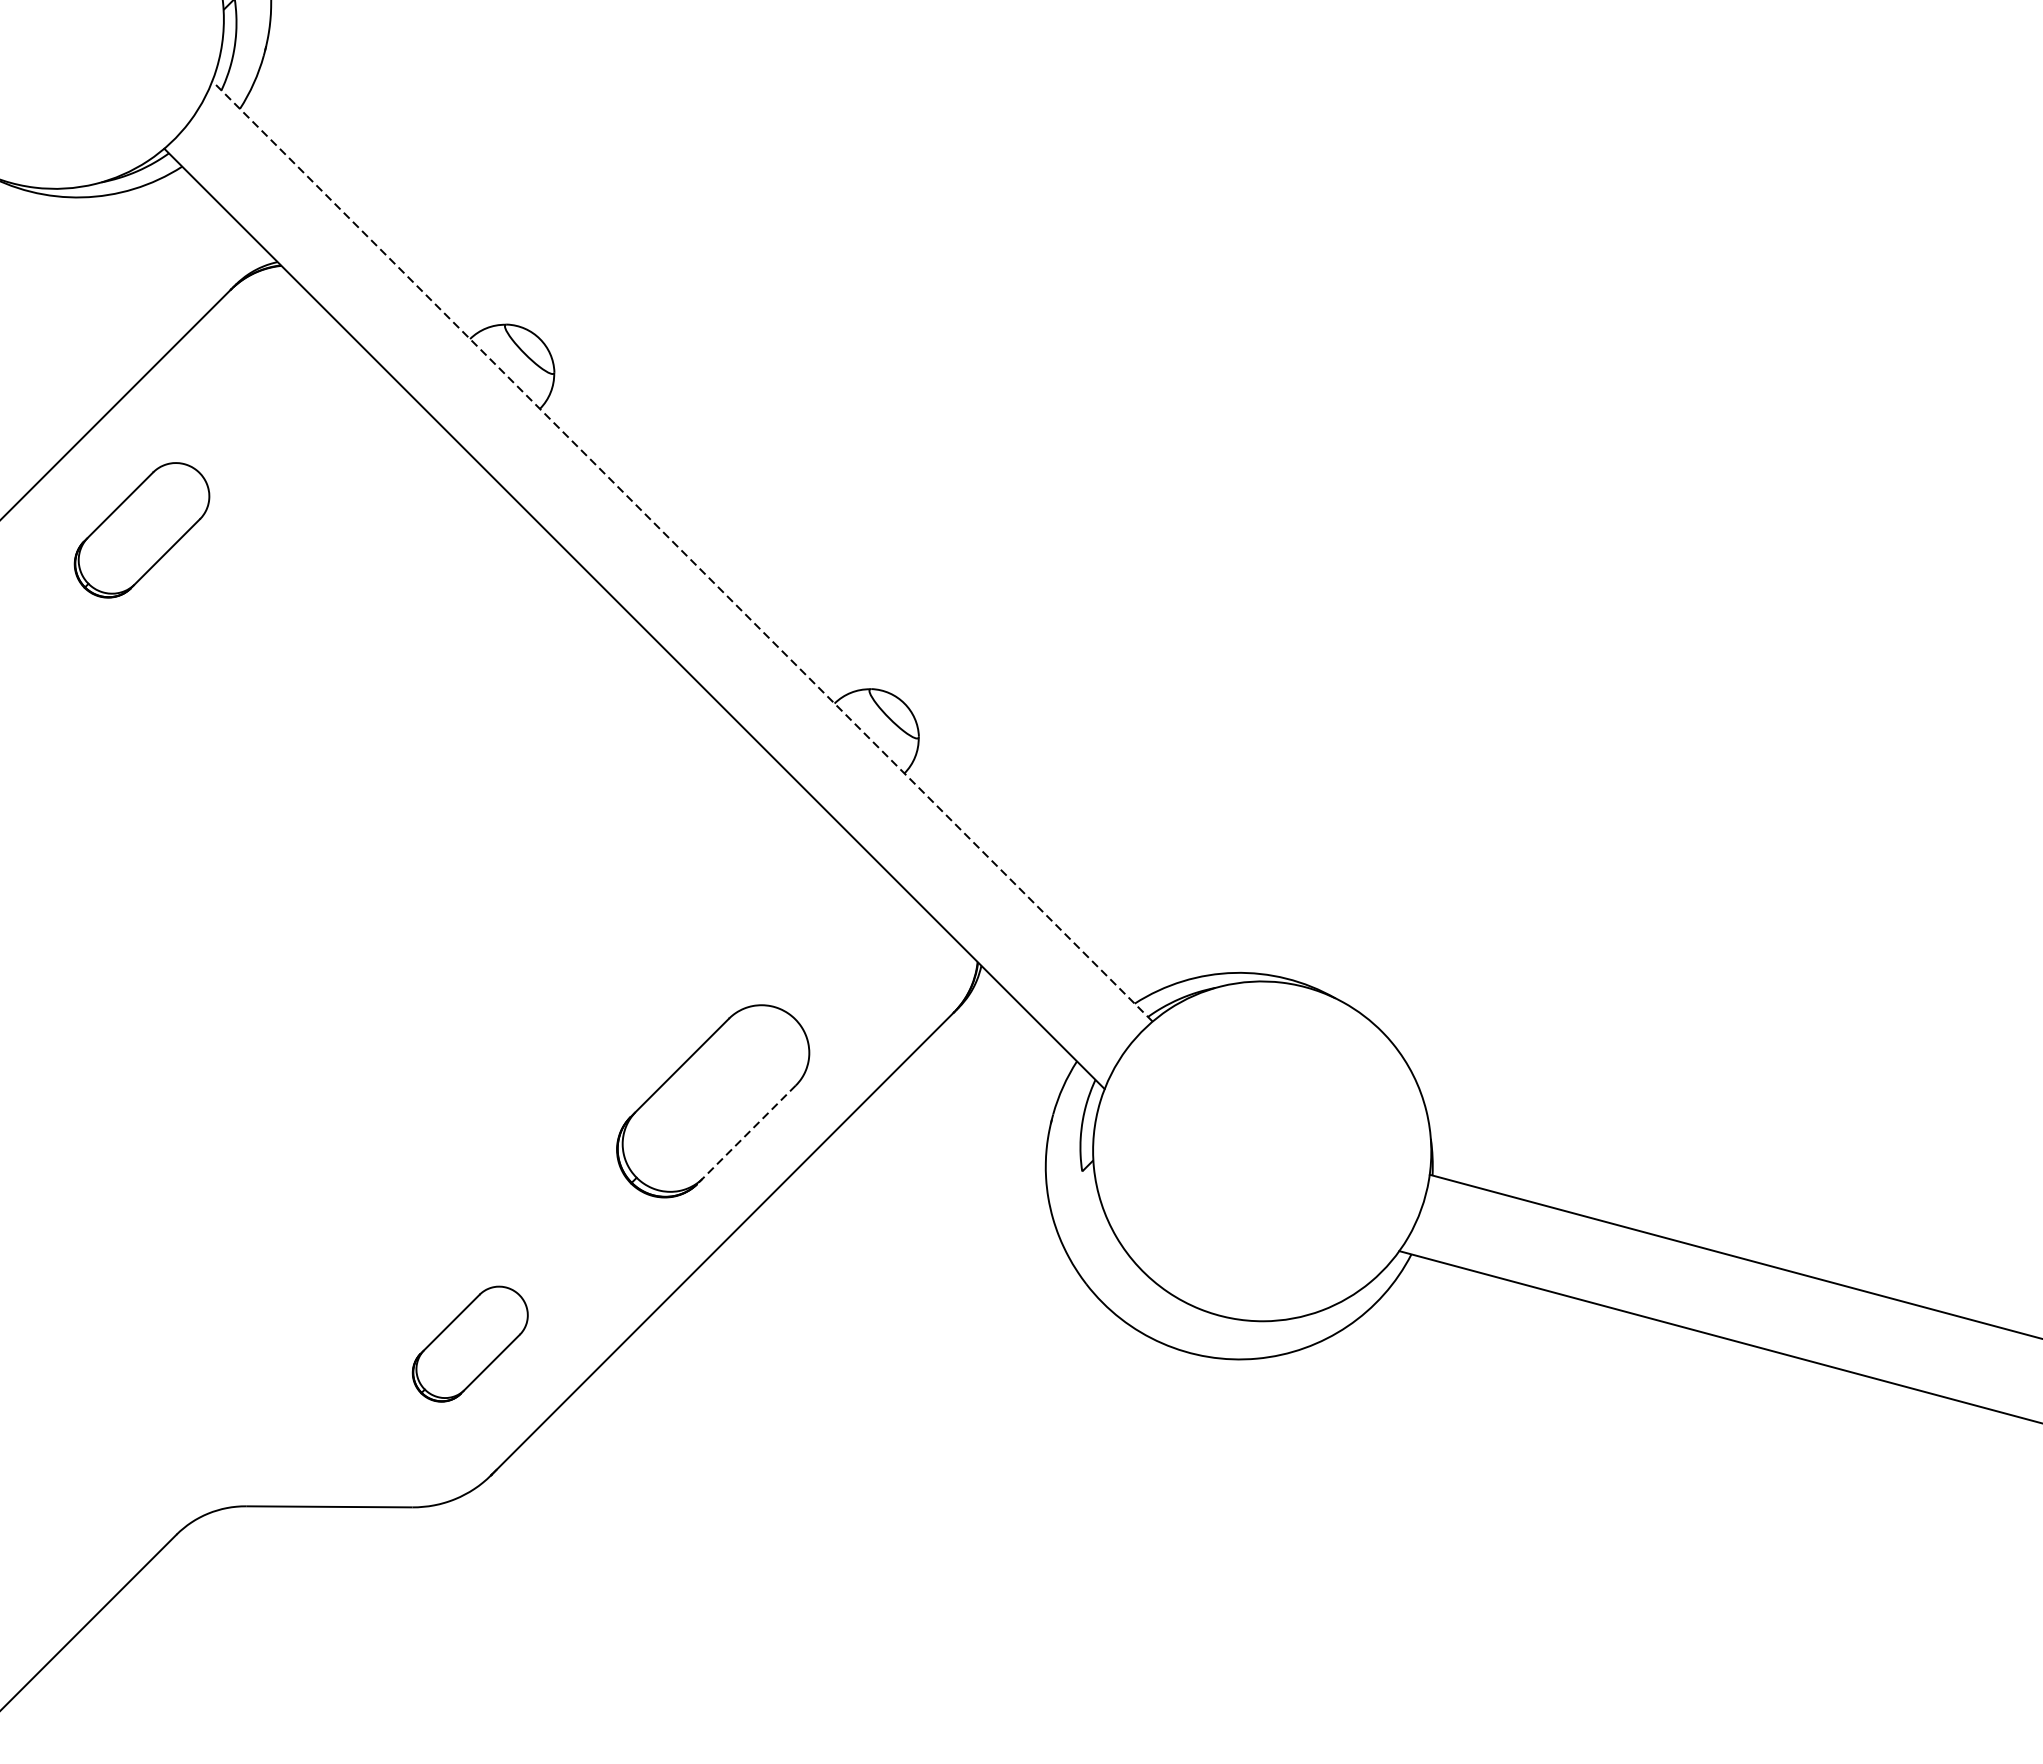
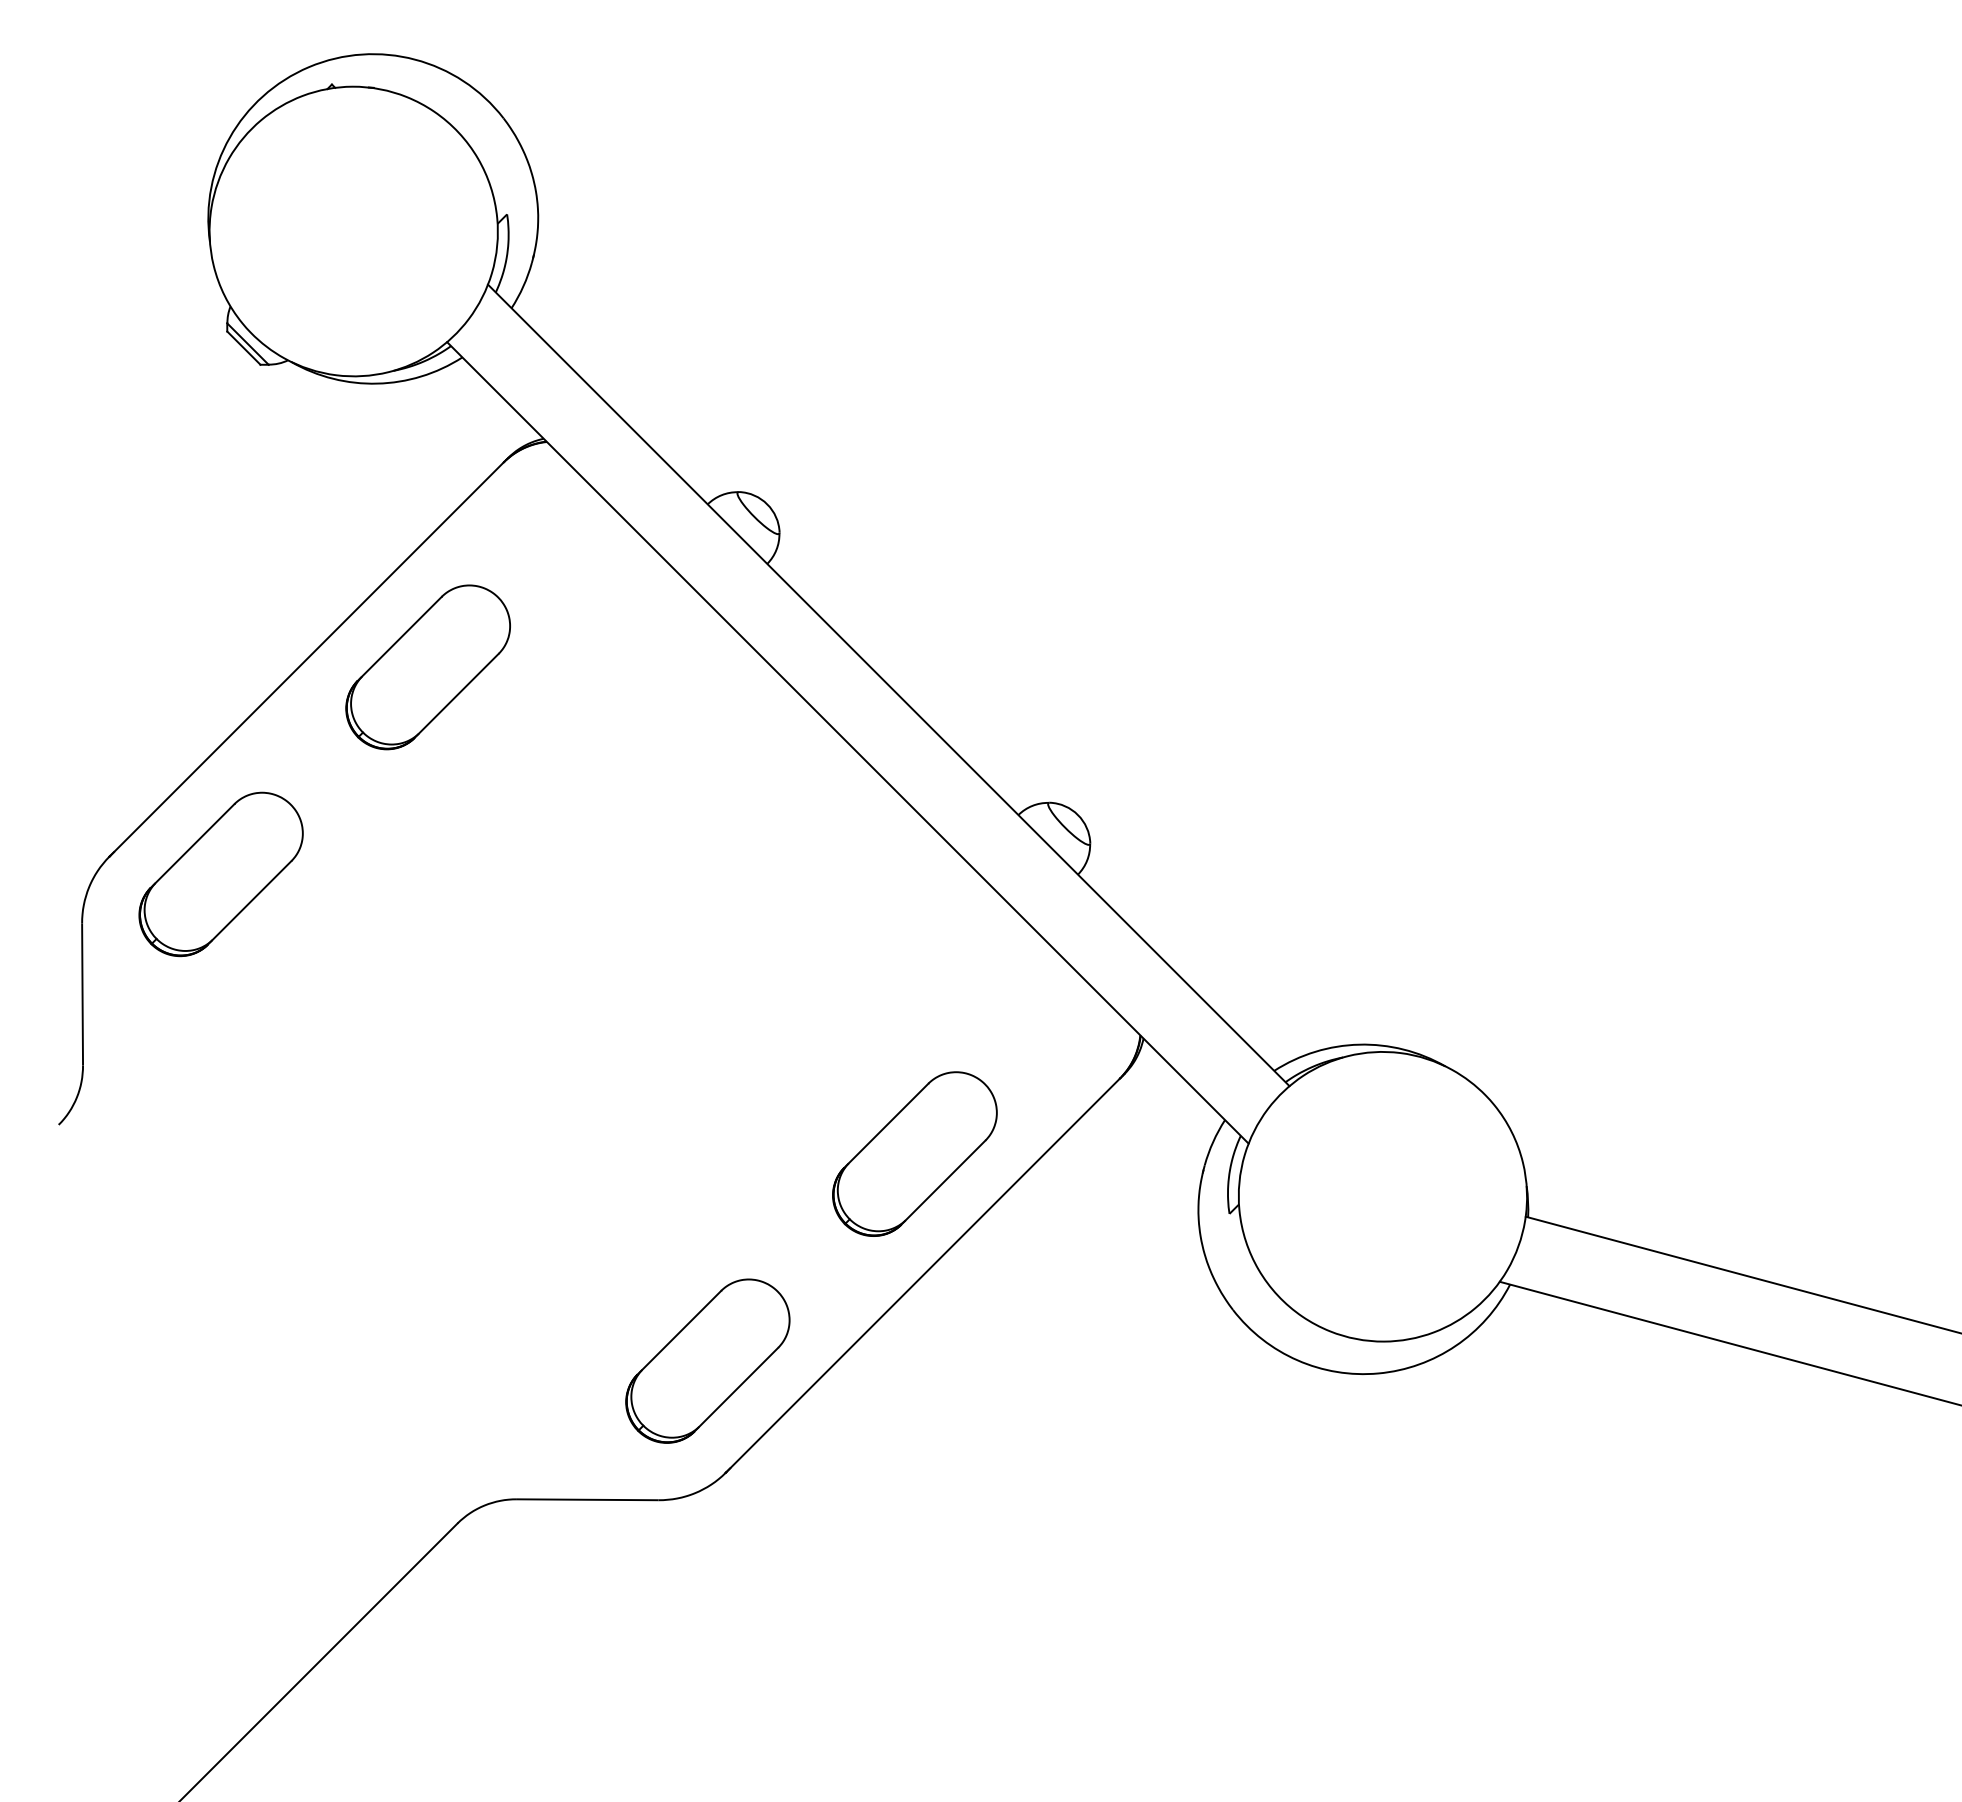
part: (141, 530) -> (427, 667), size x1.43
line: (682, 551) -> (888, 685), dashed -> solid
line: (746, 1135) -> (943, 1183), dashed -> solid
part: (469, 1343) -> (707, 1360), size x1.67

